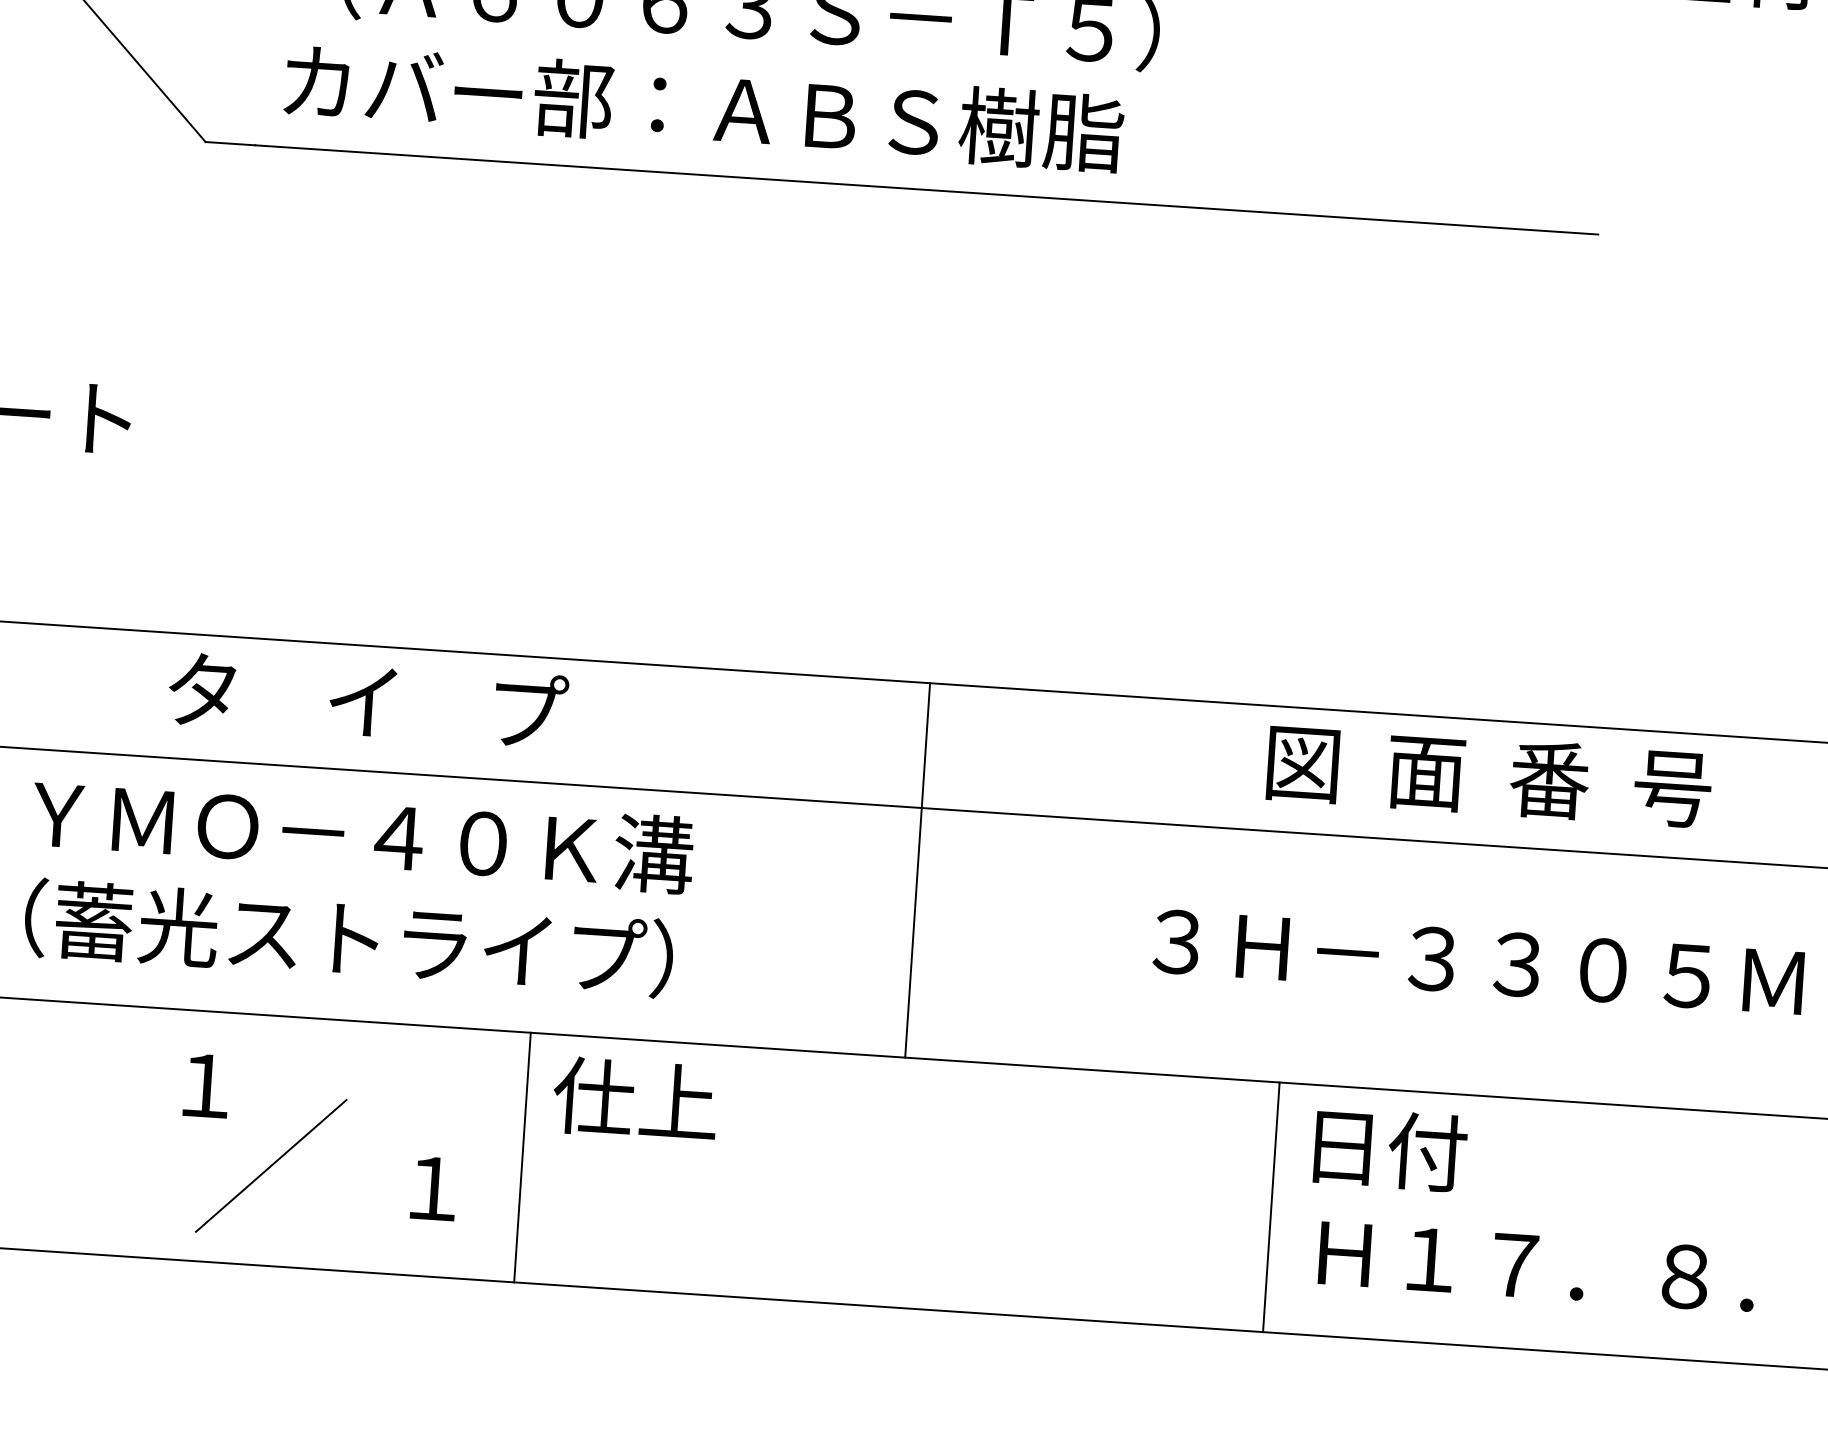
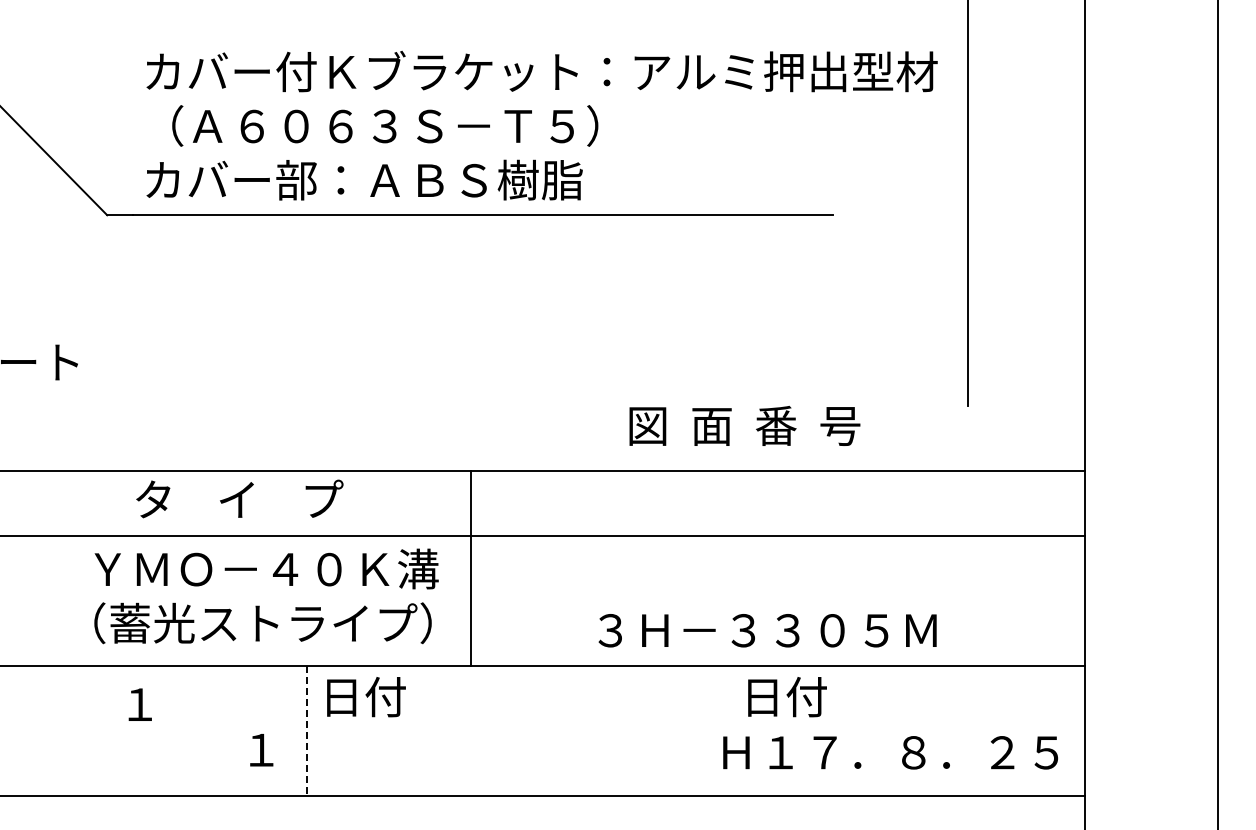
text: (367, 698) -> (239, 498), moved
text: (1488, 775) -> (744, 425), moved
line: (917, 870) -> (470, 568), moved
text: (359, 887) -> (266, 596), moved
text: (1478, 961) -> (767, 630), moved
text: (634, 1098) -> (362, 696), 仕上 -> 日付
text: (1390, 1150) -> (787, 697), moved
line: (522, 1158) -> (306, 731), solid -> dashed
line: (271, 1164) -> (176, 743), removed
line: (1271, 1208) -> (696, 731), removed

